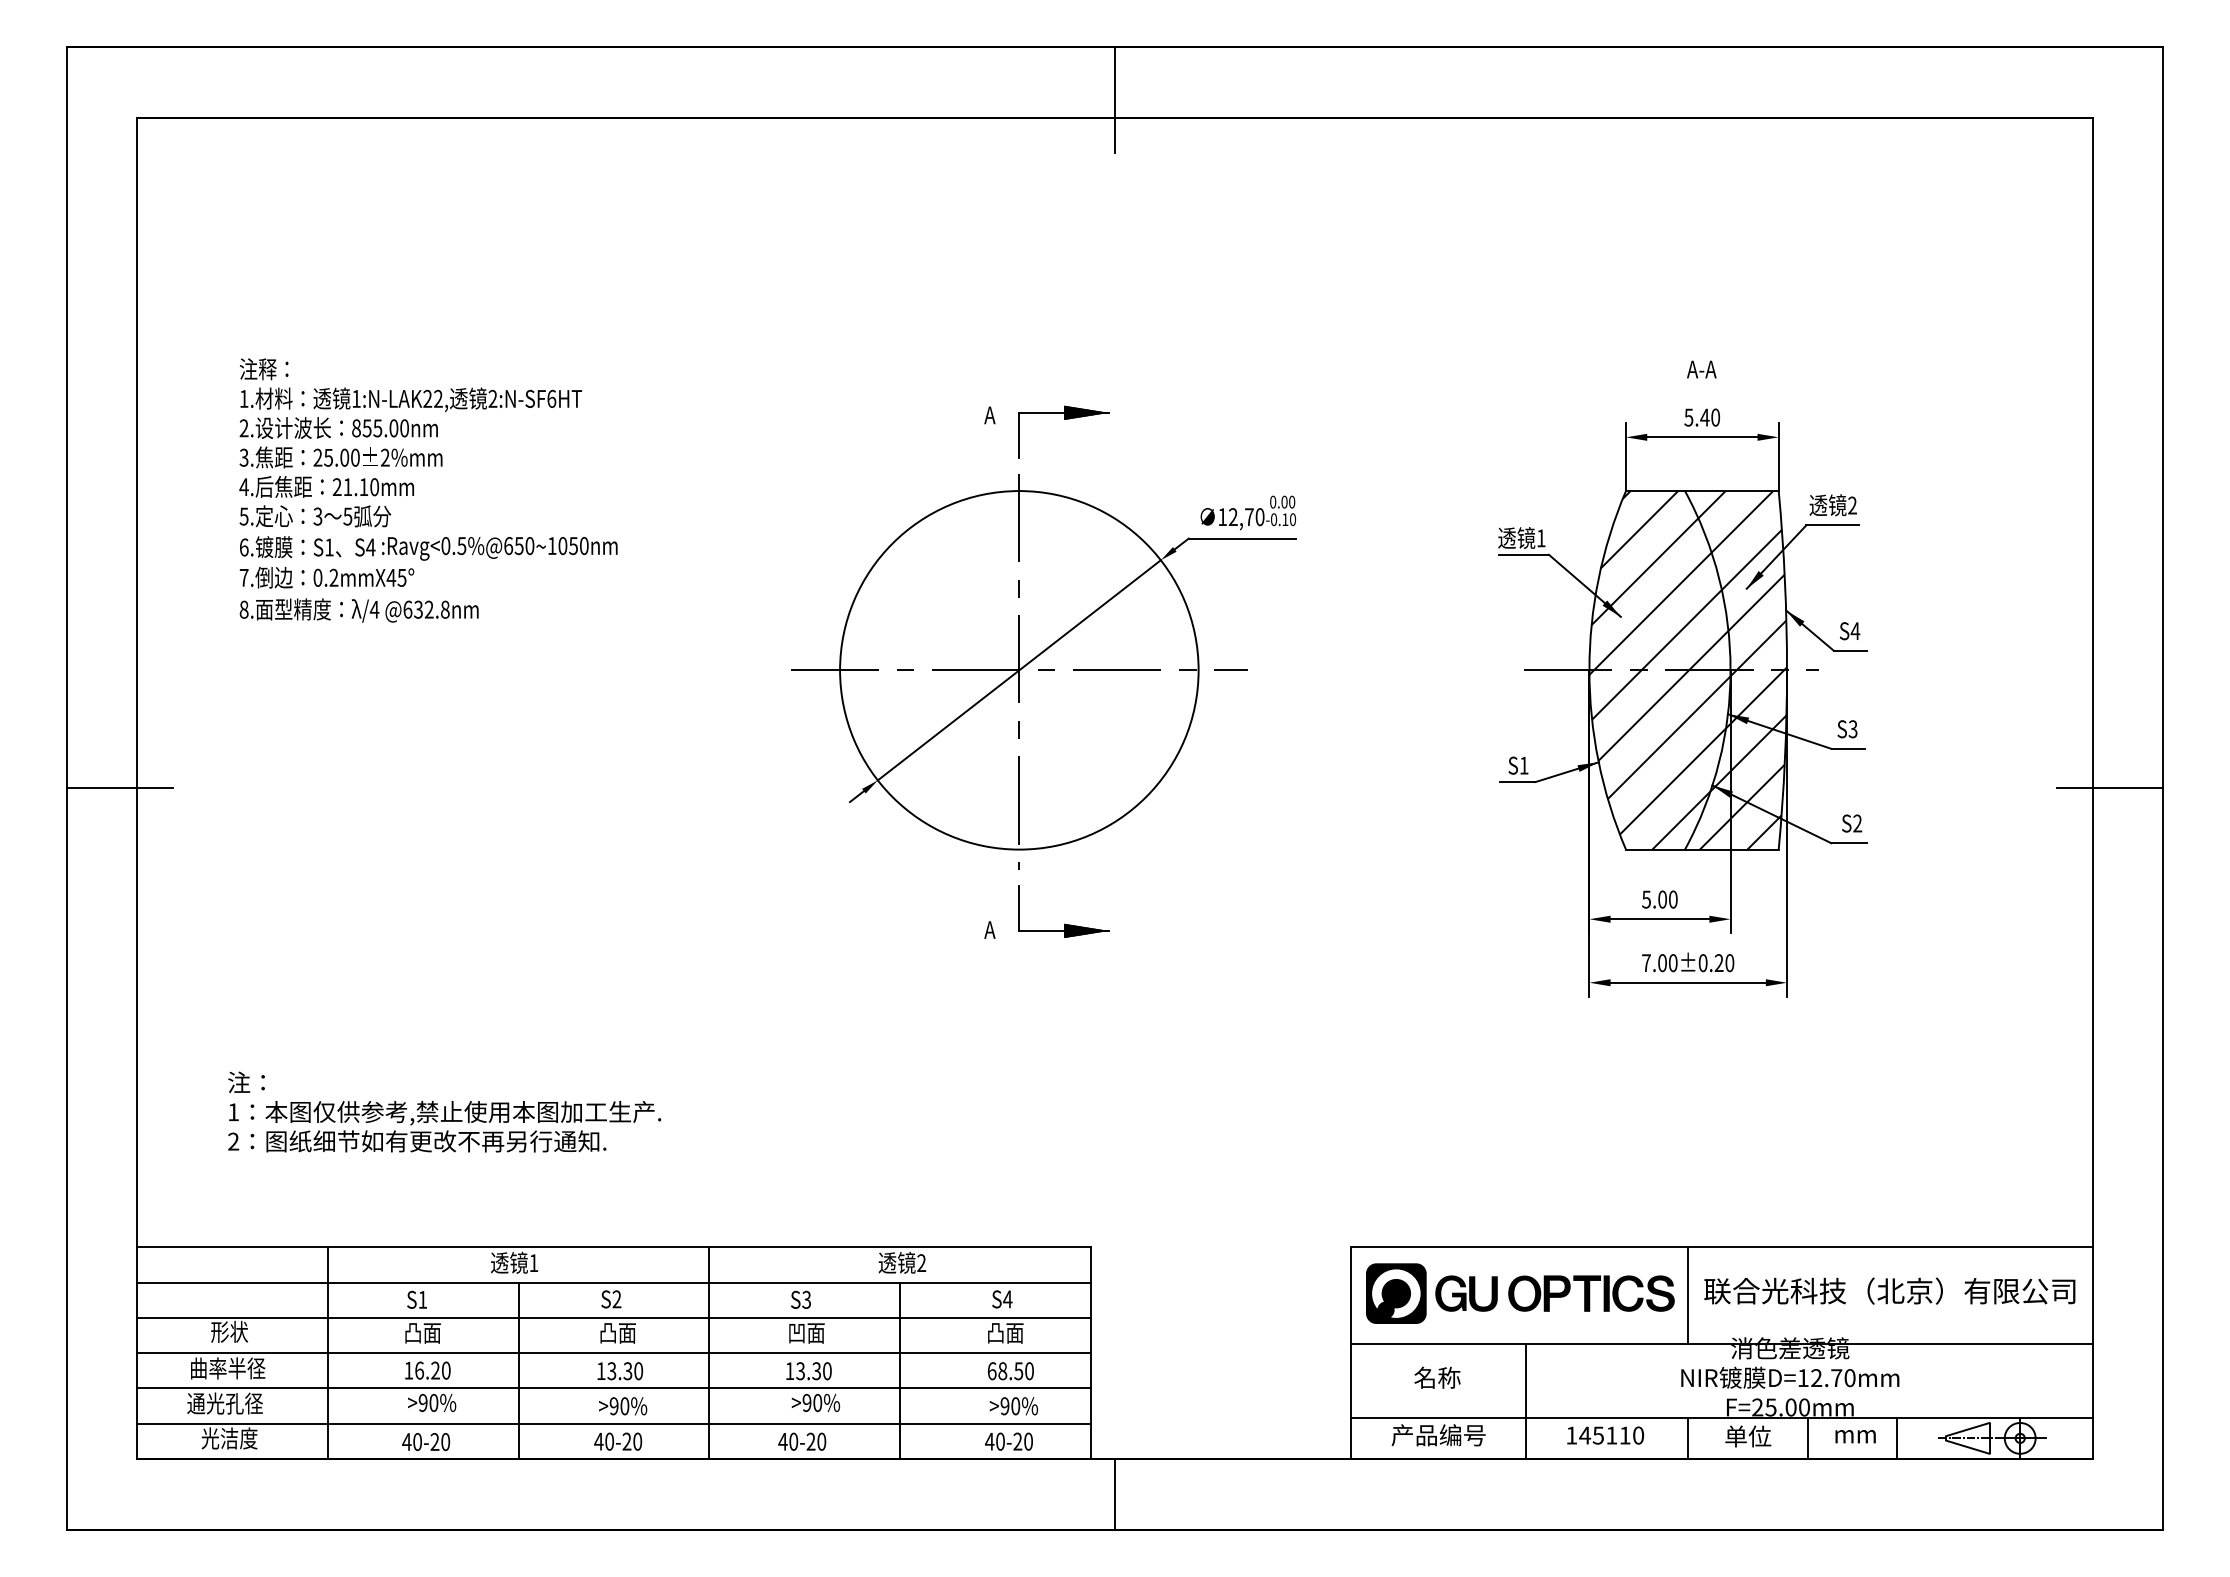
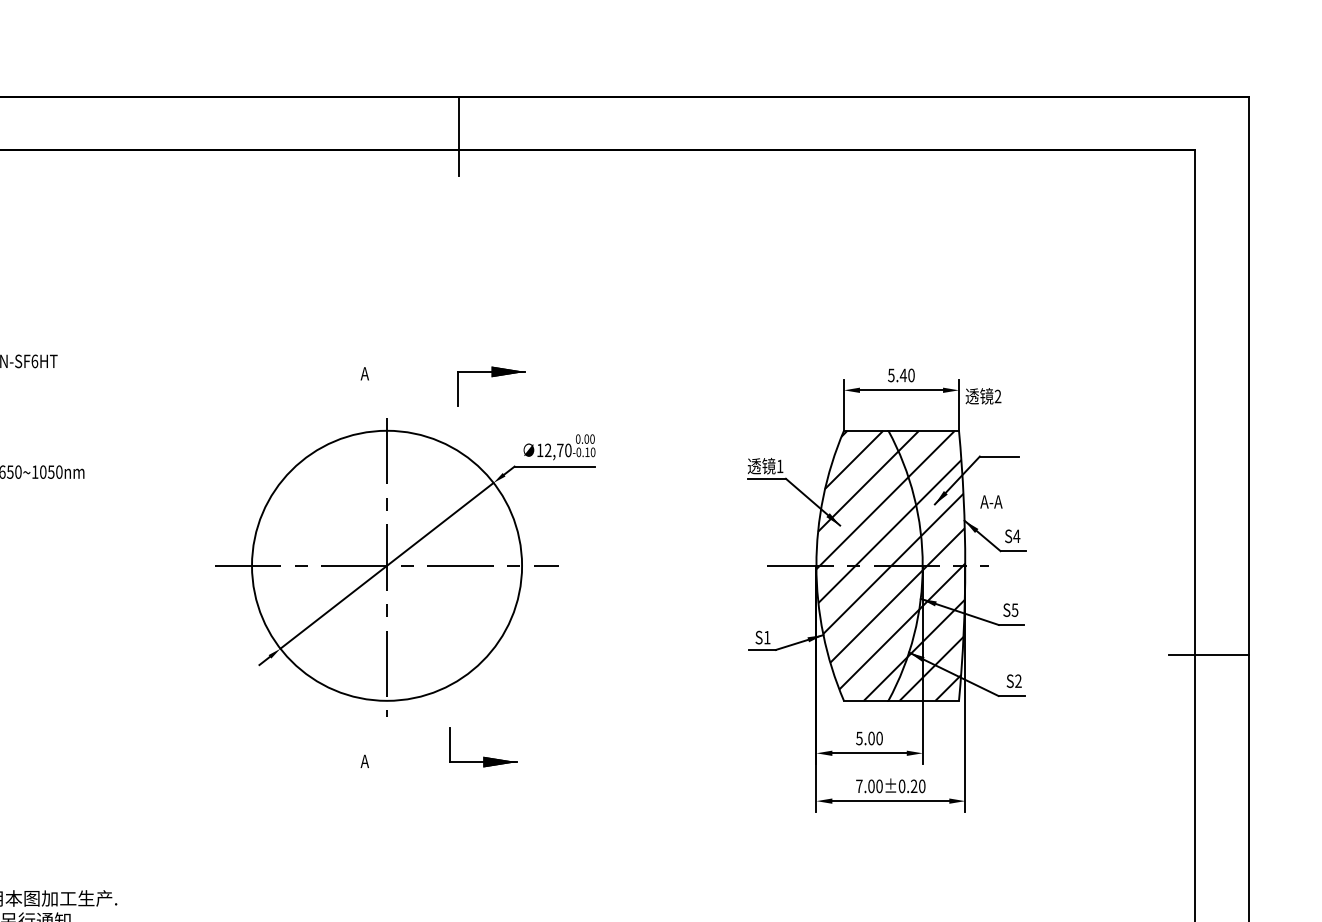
text: (1701, 369) -> (991, 501), moved
part: (1064, 419) -> (491, 376), moved
text: (1832, 505) -> (982, 396), moved
text: (1853, 728) -> (1015, 609), S3 -> S5
part: (1064, 923) -> (483, 756), moved

